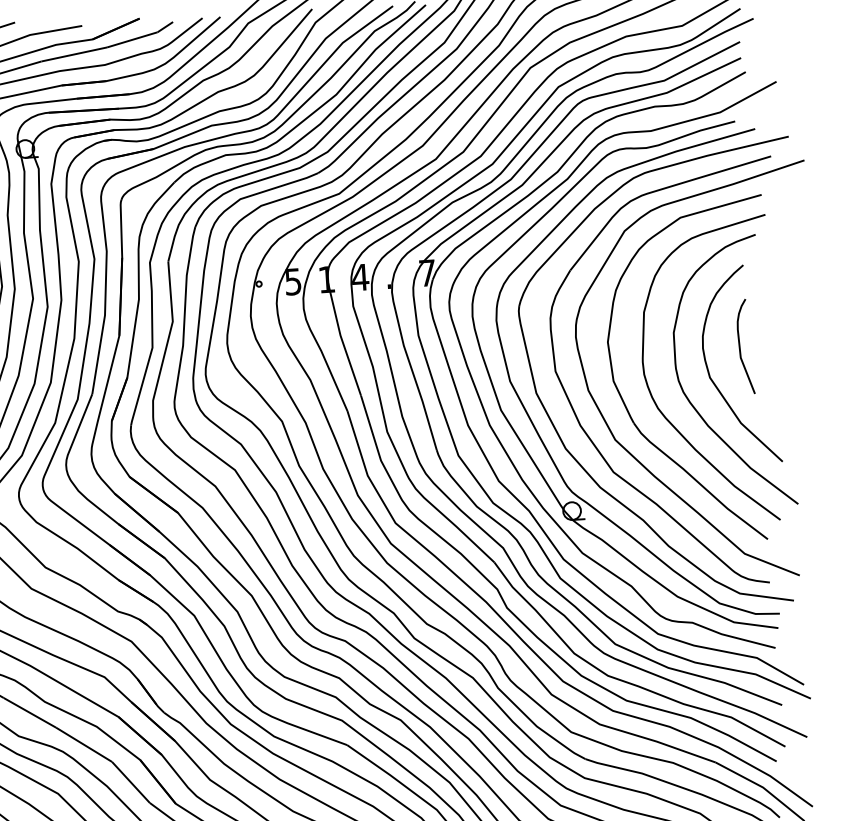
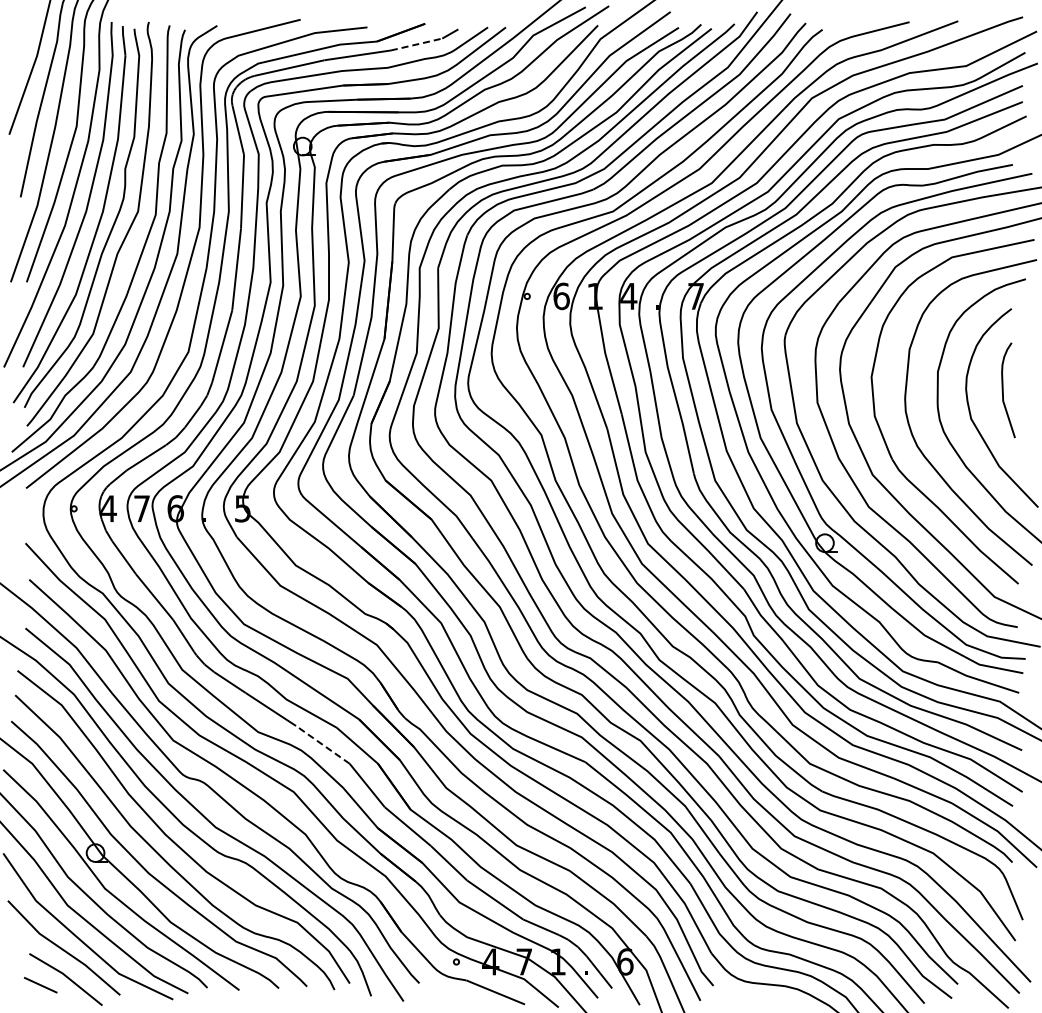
line: (133, 39) -> (417, 44), solid -> dashed
text: (293, 281) -> (561, 296), 5 -> 6
line: (83, 744) -> (322, 744), solid -> dashed

